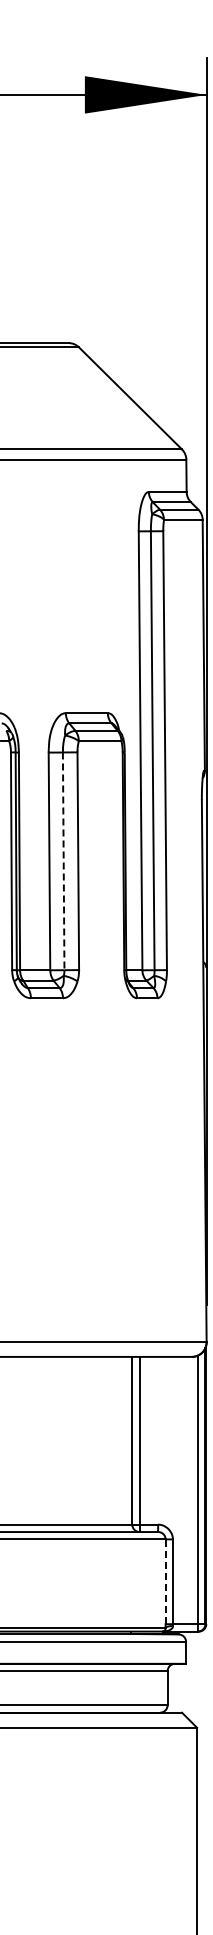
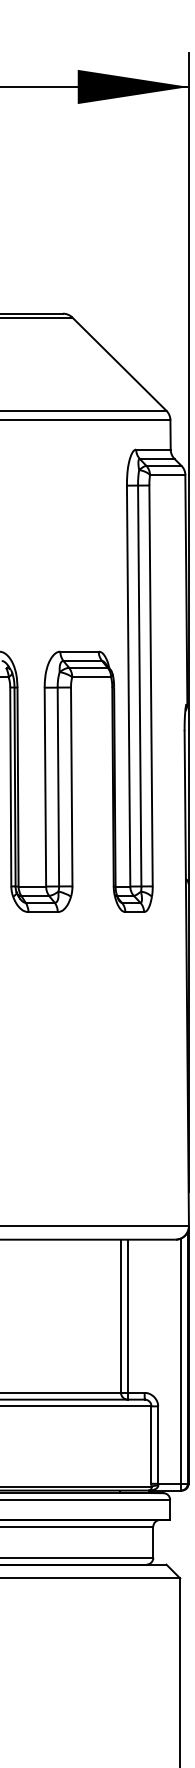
line: (63, 861) -> (58, 787), dashed -> solid
line: (165, 1581) -> (151, 1444), dashed -> solid

